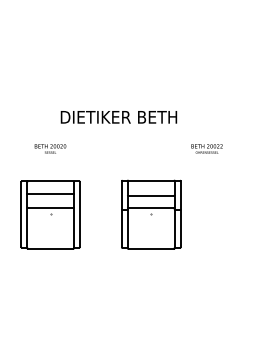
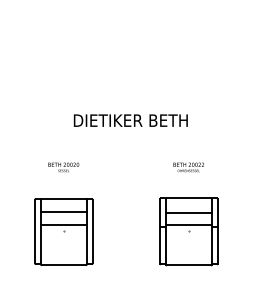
text: (118, 117) -> (130, 120), moved
text: (206, 148) -> (188, 166), moved
part: (151, 214) -> (189, 231), moved

